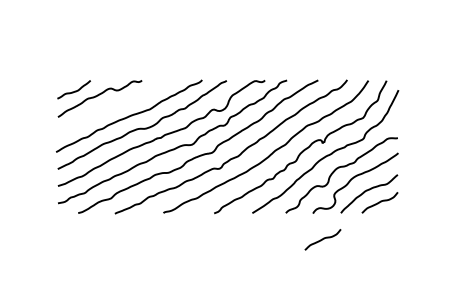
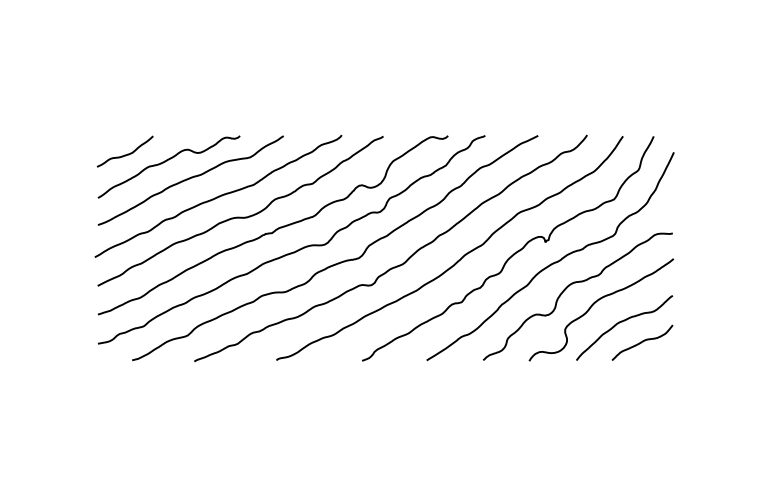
curve: (112, 106) -> (190, 180), added
curve: (322, 239) -> (545, 404), removed

